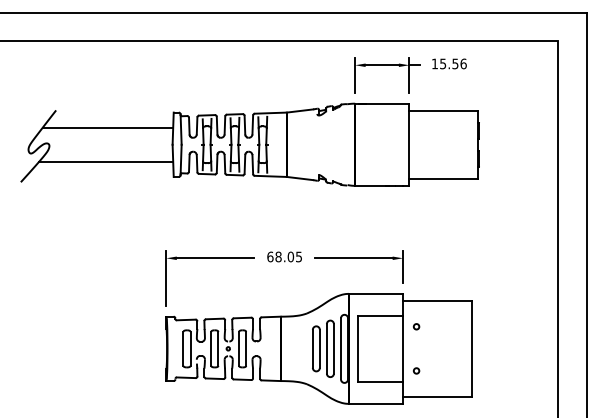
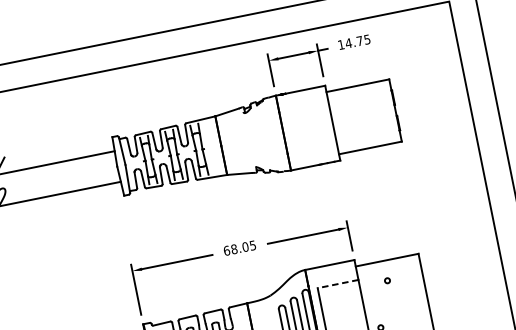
text: (452, 63) -> (357, 41), 15.56 -> 14.75
line: (380, 315) -> (337, 283), solid -> dashed
circle: (416, 326) -> (387, 280), moved

